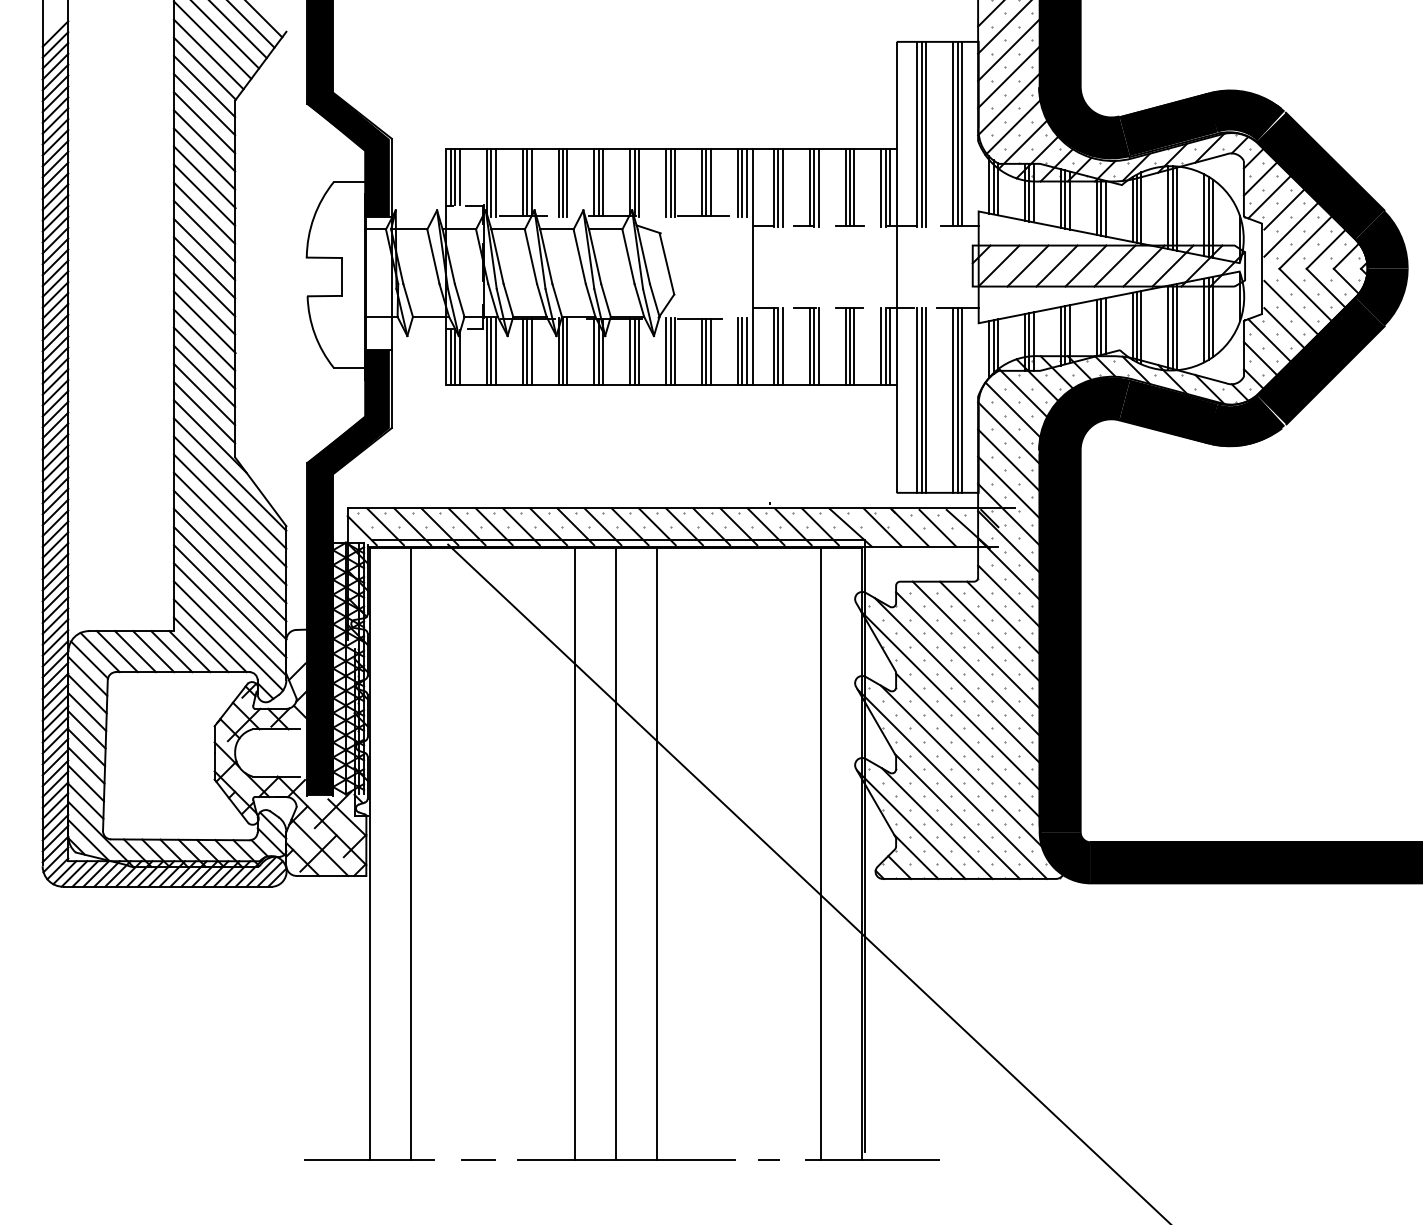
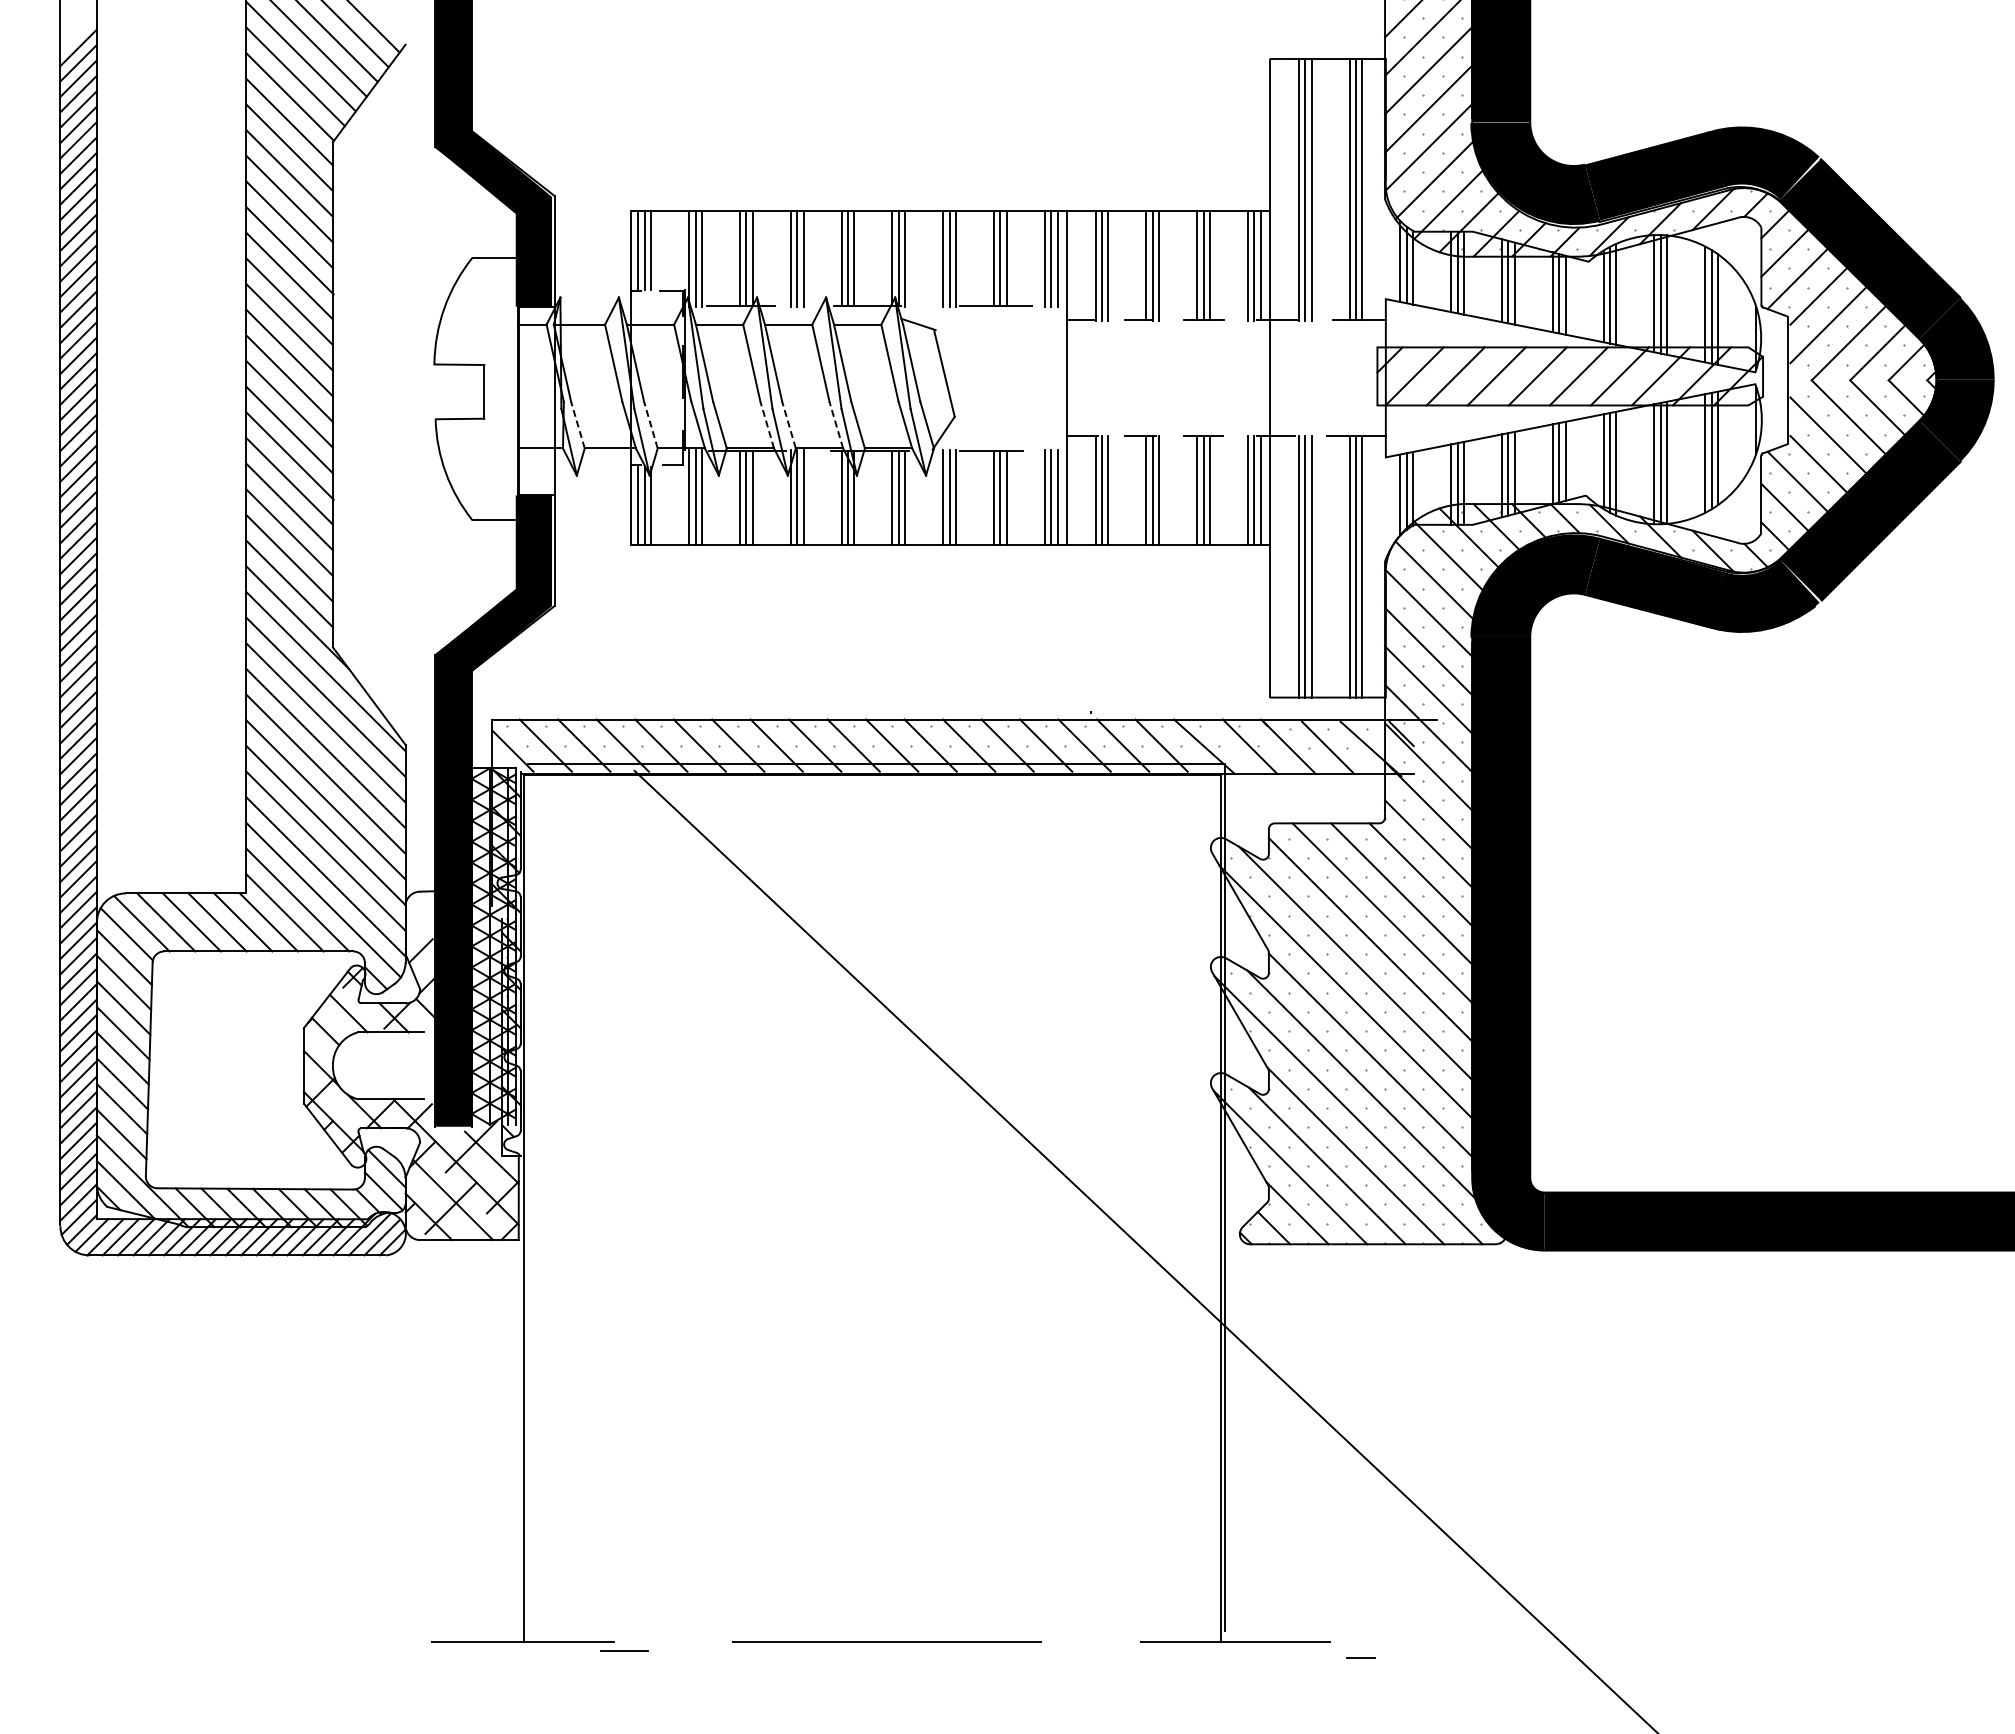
line: (407, 300) -> (577, 424), solid -> dashed
line: (459, 300) -> (650, 424), solid -> dashed
line: (542, 300) -> (767, 424), solid -> dashed
line: (556, 300) -> (788, 424), solid -> dashed
line: (590, 300) -> (836, 424), solid -> dashed
line: (243, 725) -> (345, 1026), removed
line: (411, 853) -> (582, 1208), removed
line: (575, 853) -> (814, 1208), removed
line: (616, 853) -> (872, 1208), removed
line: (657, 853) -> (930, 1208), removed
line: (820, 853) -> (1162, 1208), removed
line: (478, 1159) -> (624, 1650), moved
line: (768, 1159) -> (1360, 1657), moved

